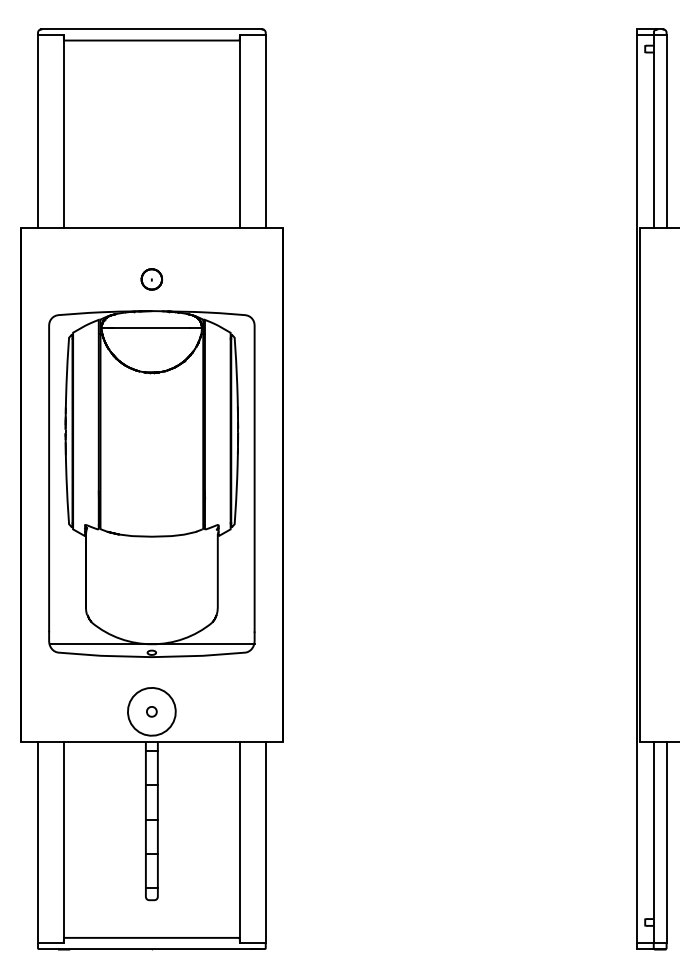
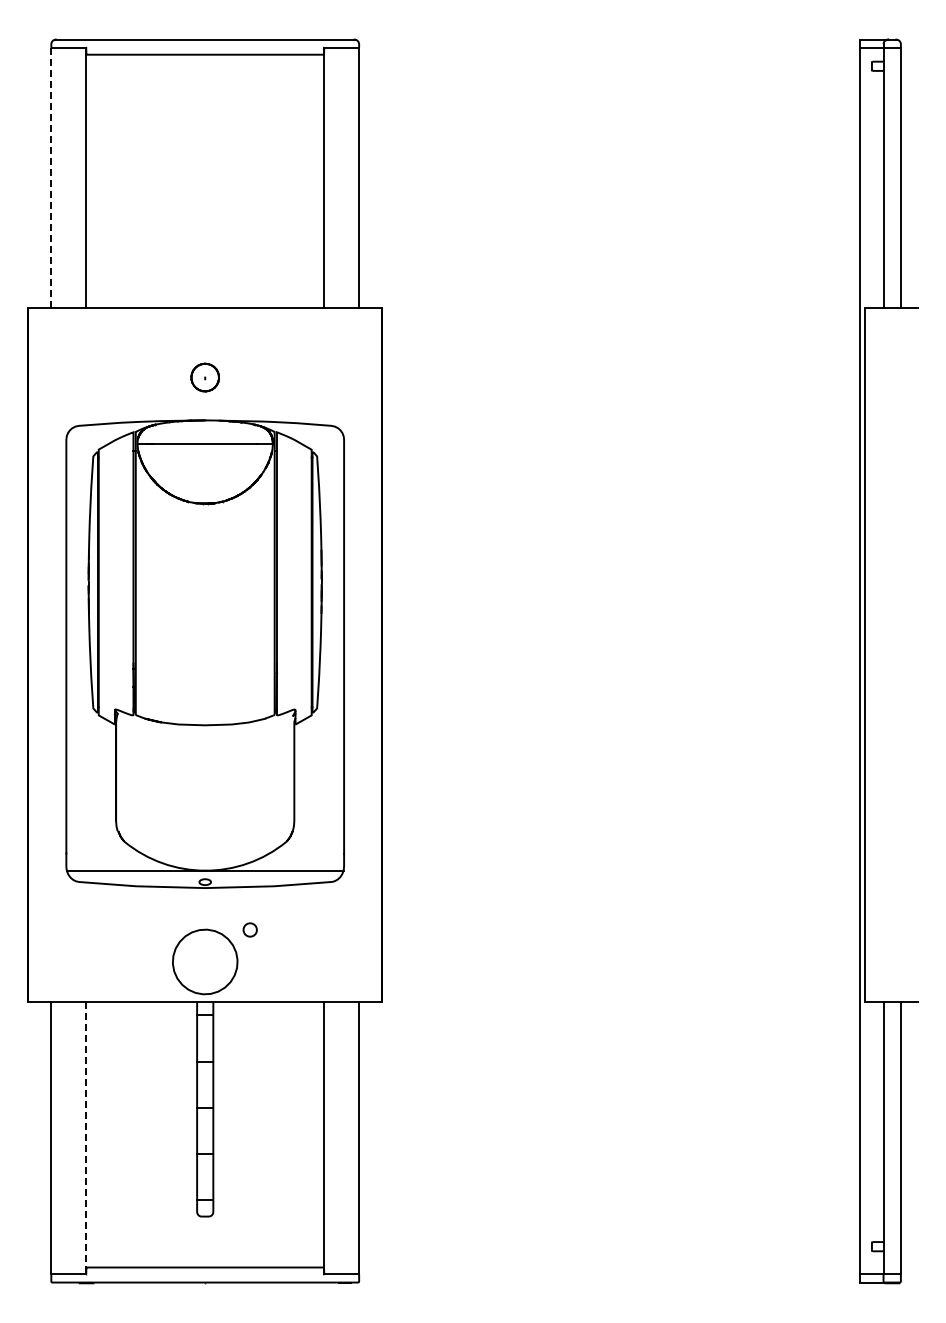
line: (38, 132) -> (51, 178), solid -> dashed
part: (151, 711) -> (249, 929), moved
line: (64, 842) -> (86, 1138), solid -> dashed

